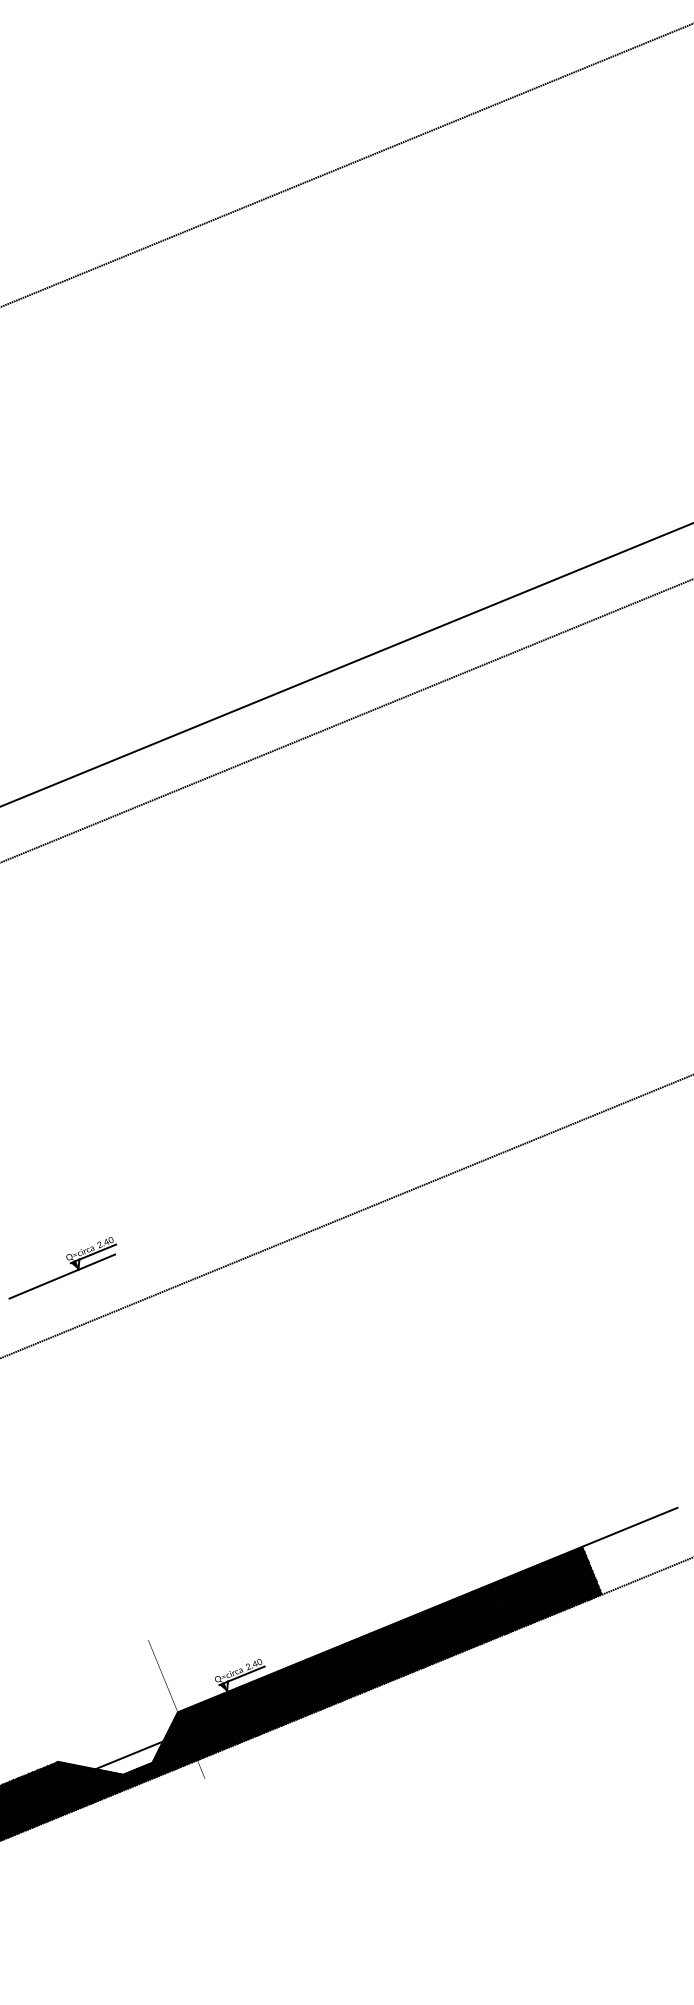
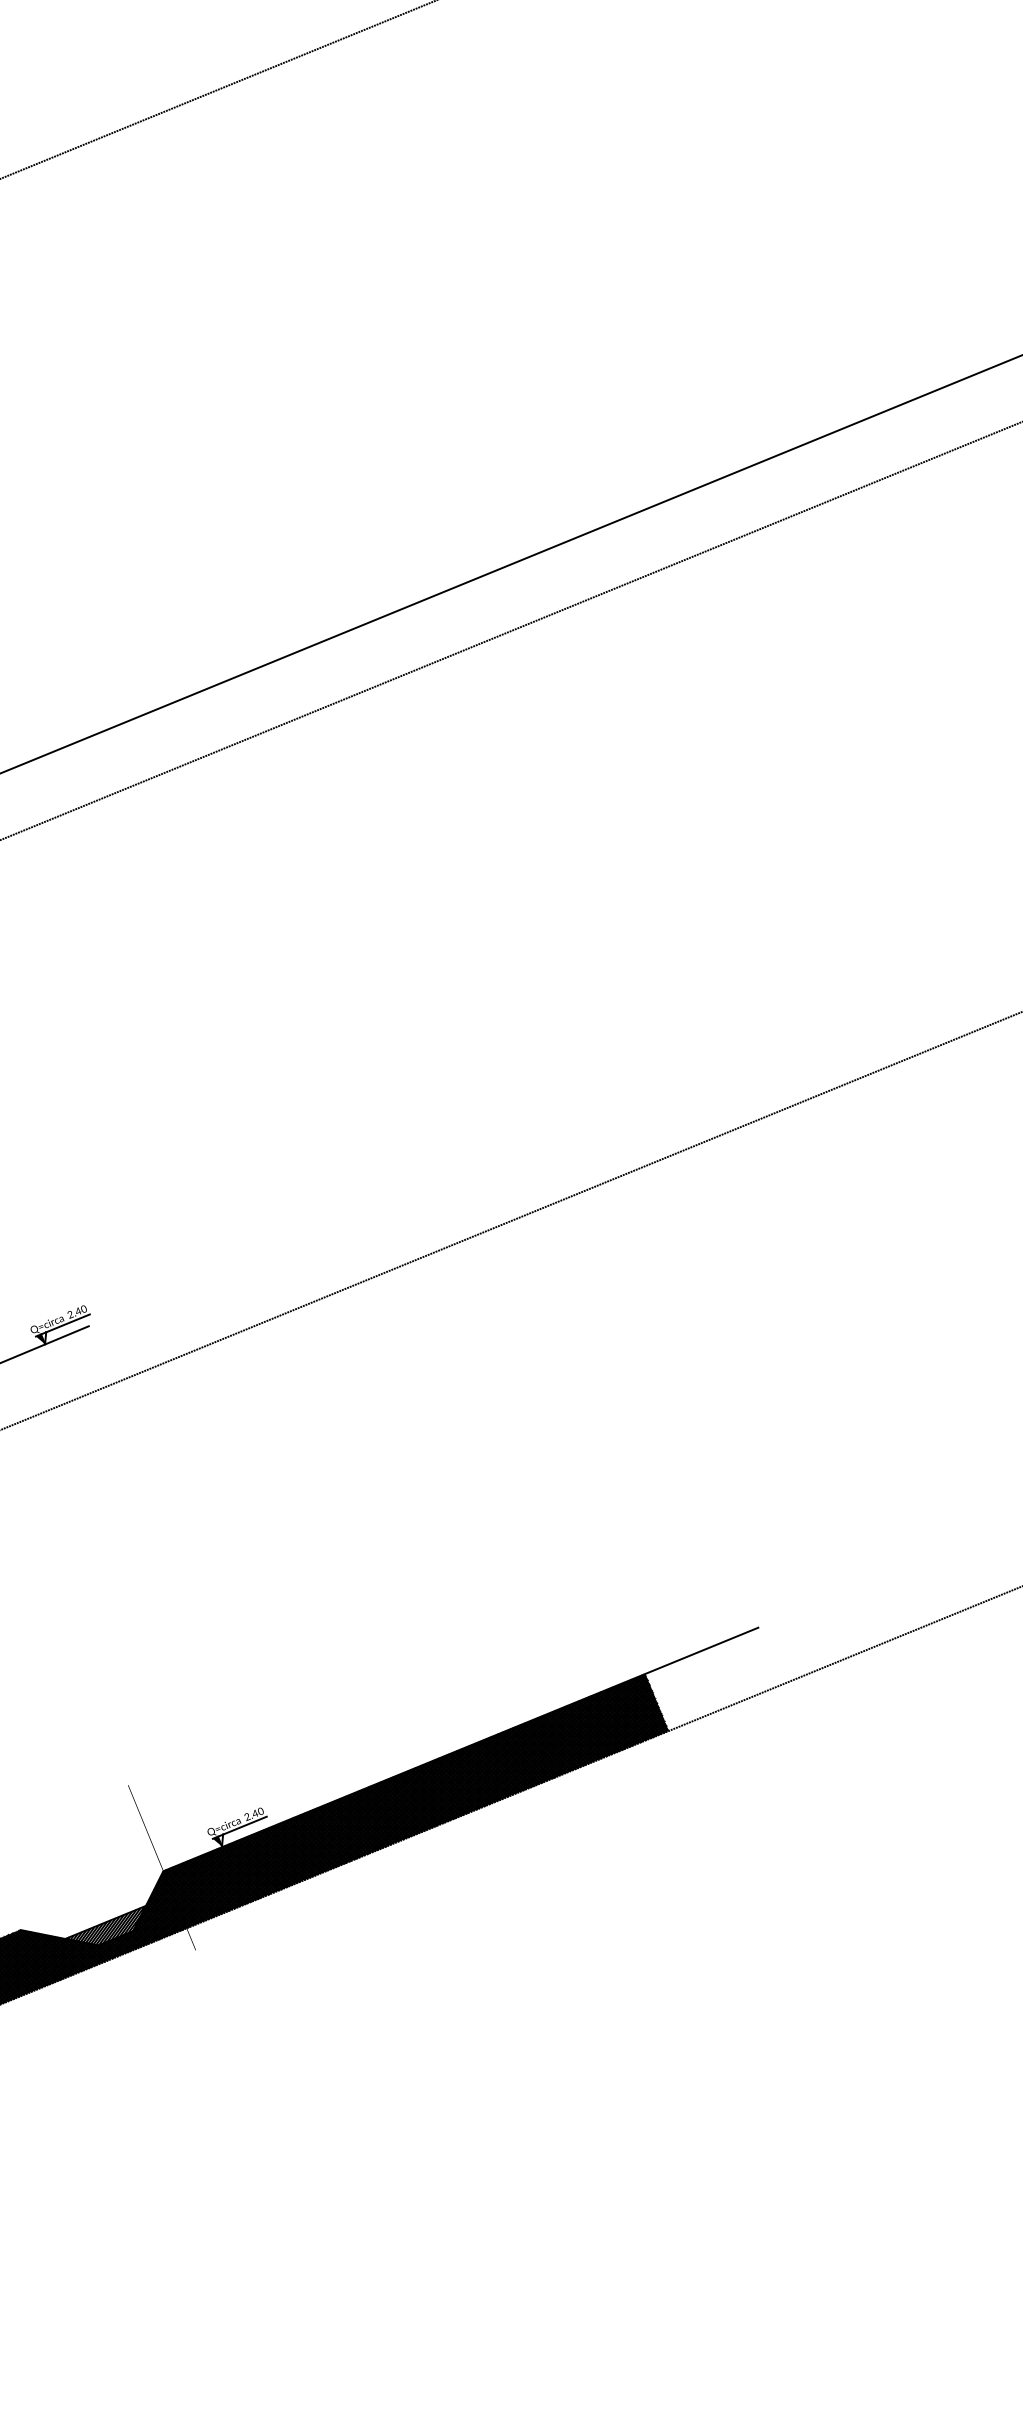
hatch: (128, 1757) -> (104, 1925), added

